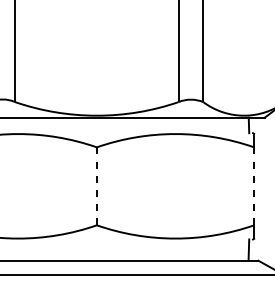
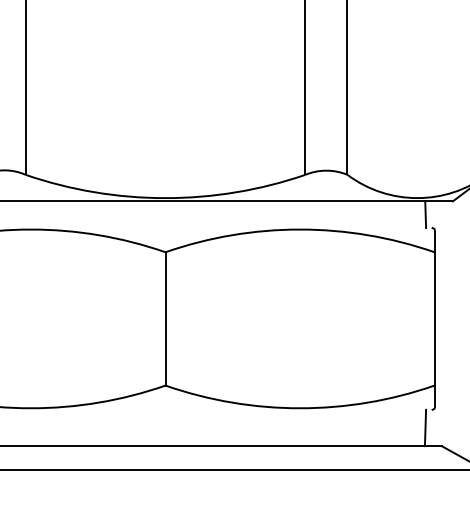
line: (96, 186) -> (164, 319), dashed -> solid
line: (254, 186) -> (435, 319), dashed -> solid

